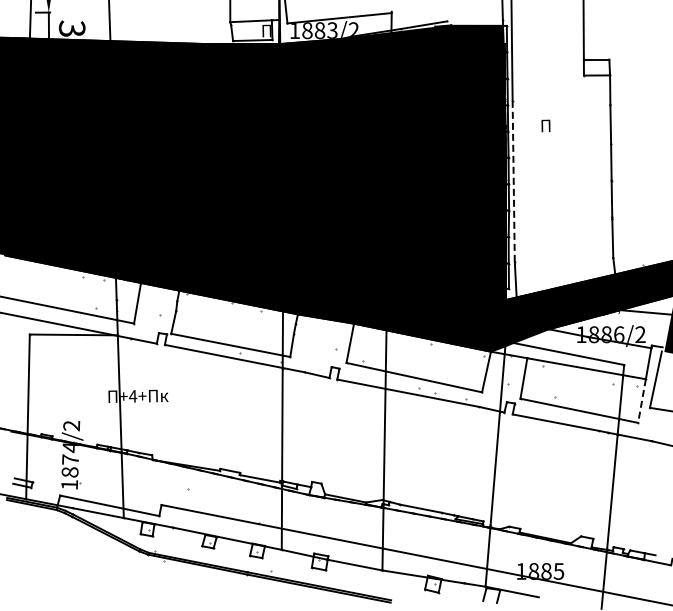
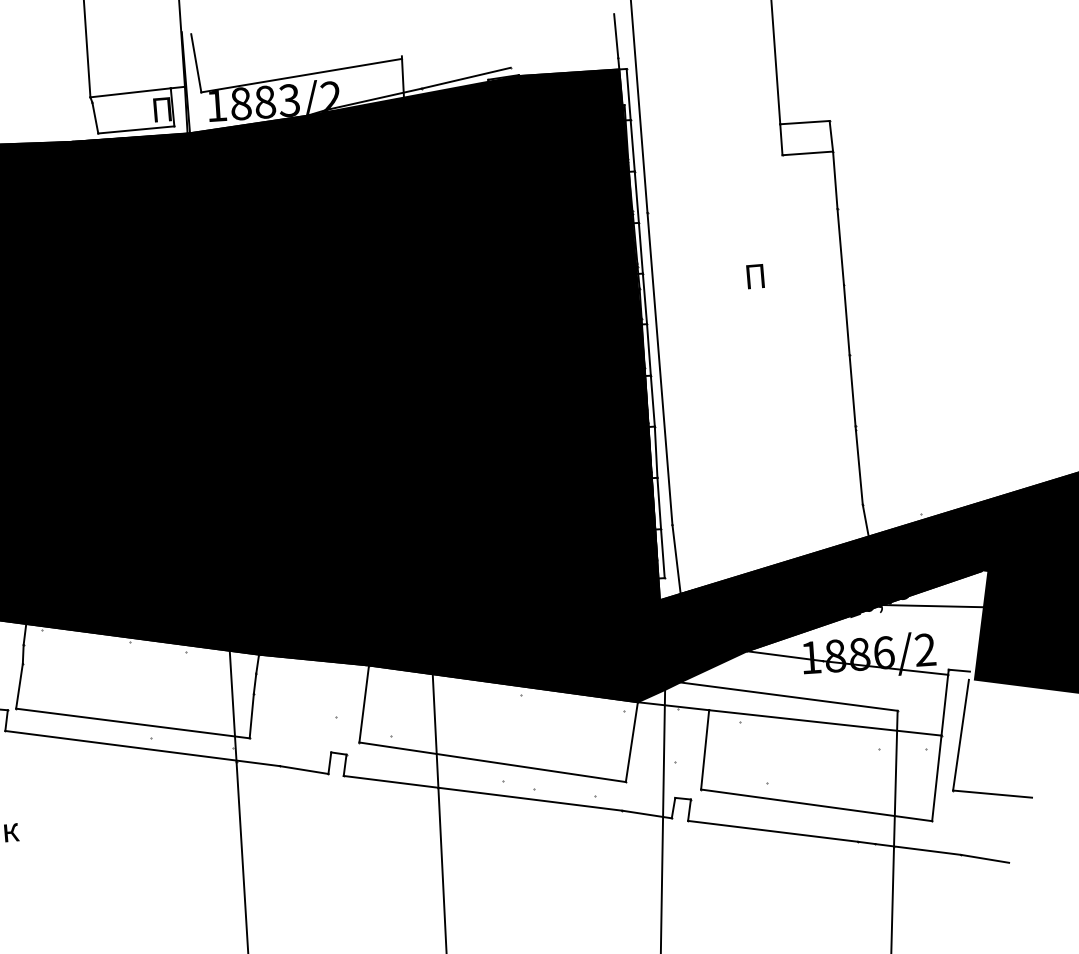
text: (545, 125) -> (754, 275), moved
line: (513, 181) -> (659, 369), dashed -> solid
line: (641, 401) -> (935, 779), dashed -> solid

